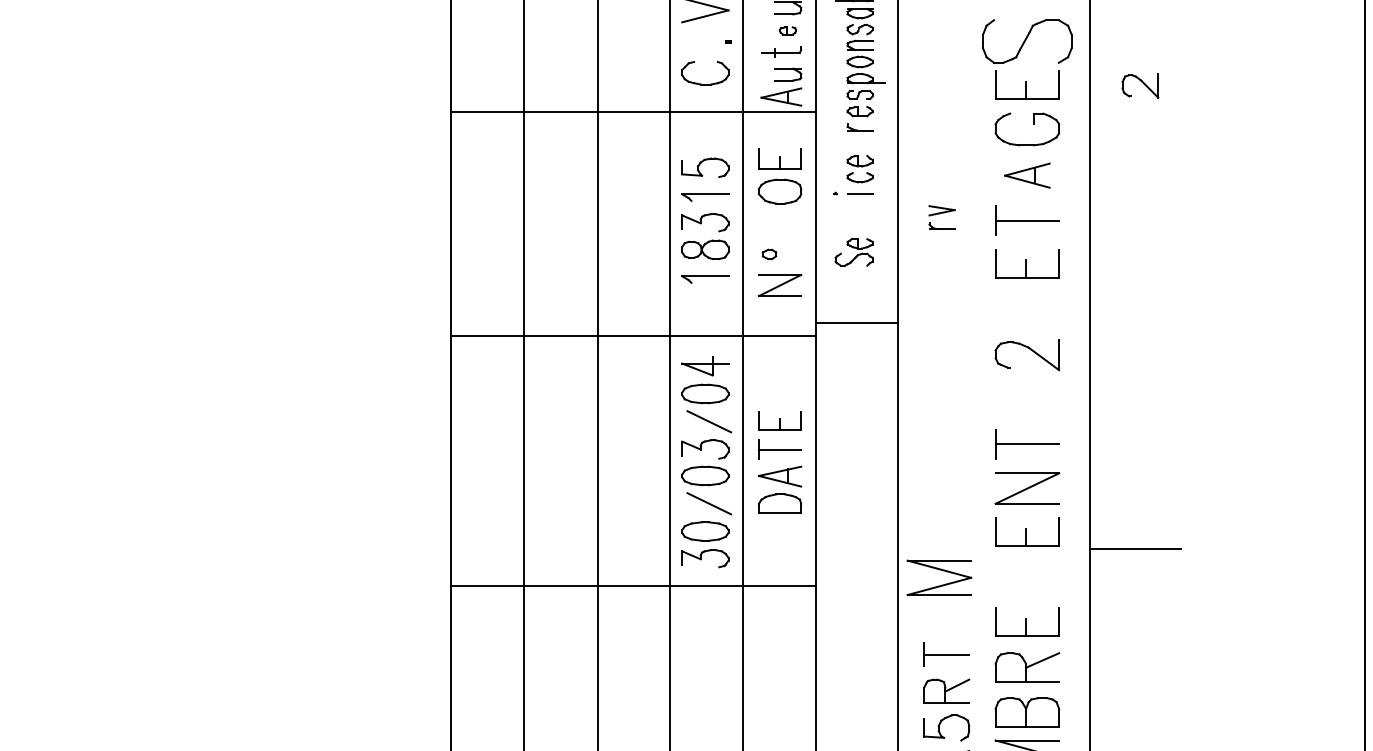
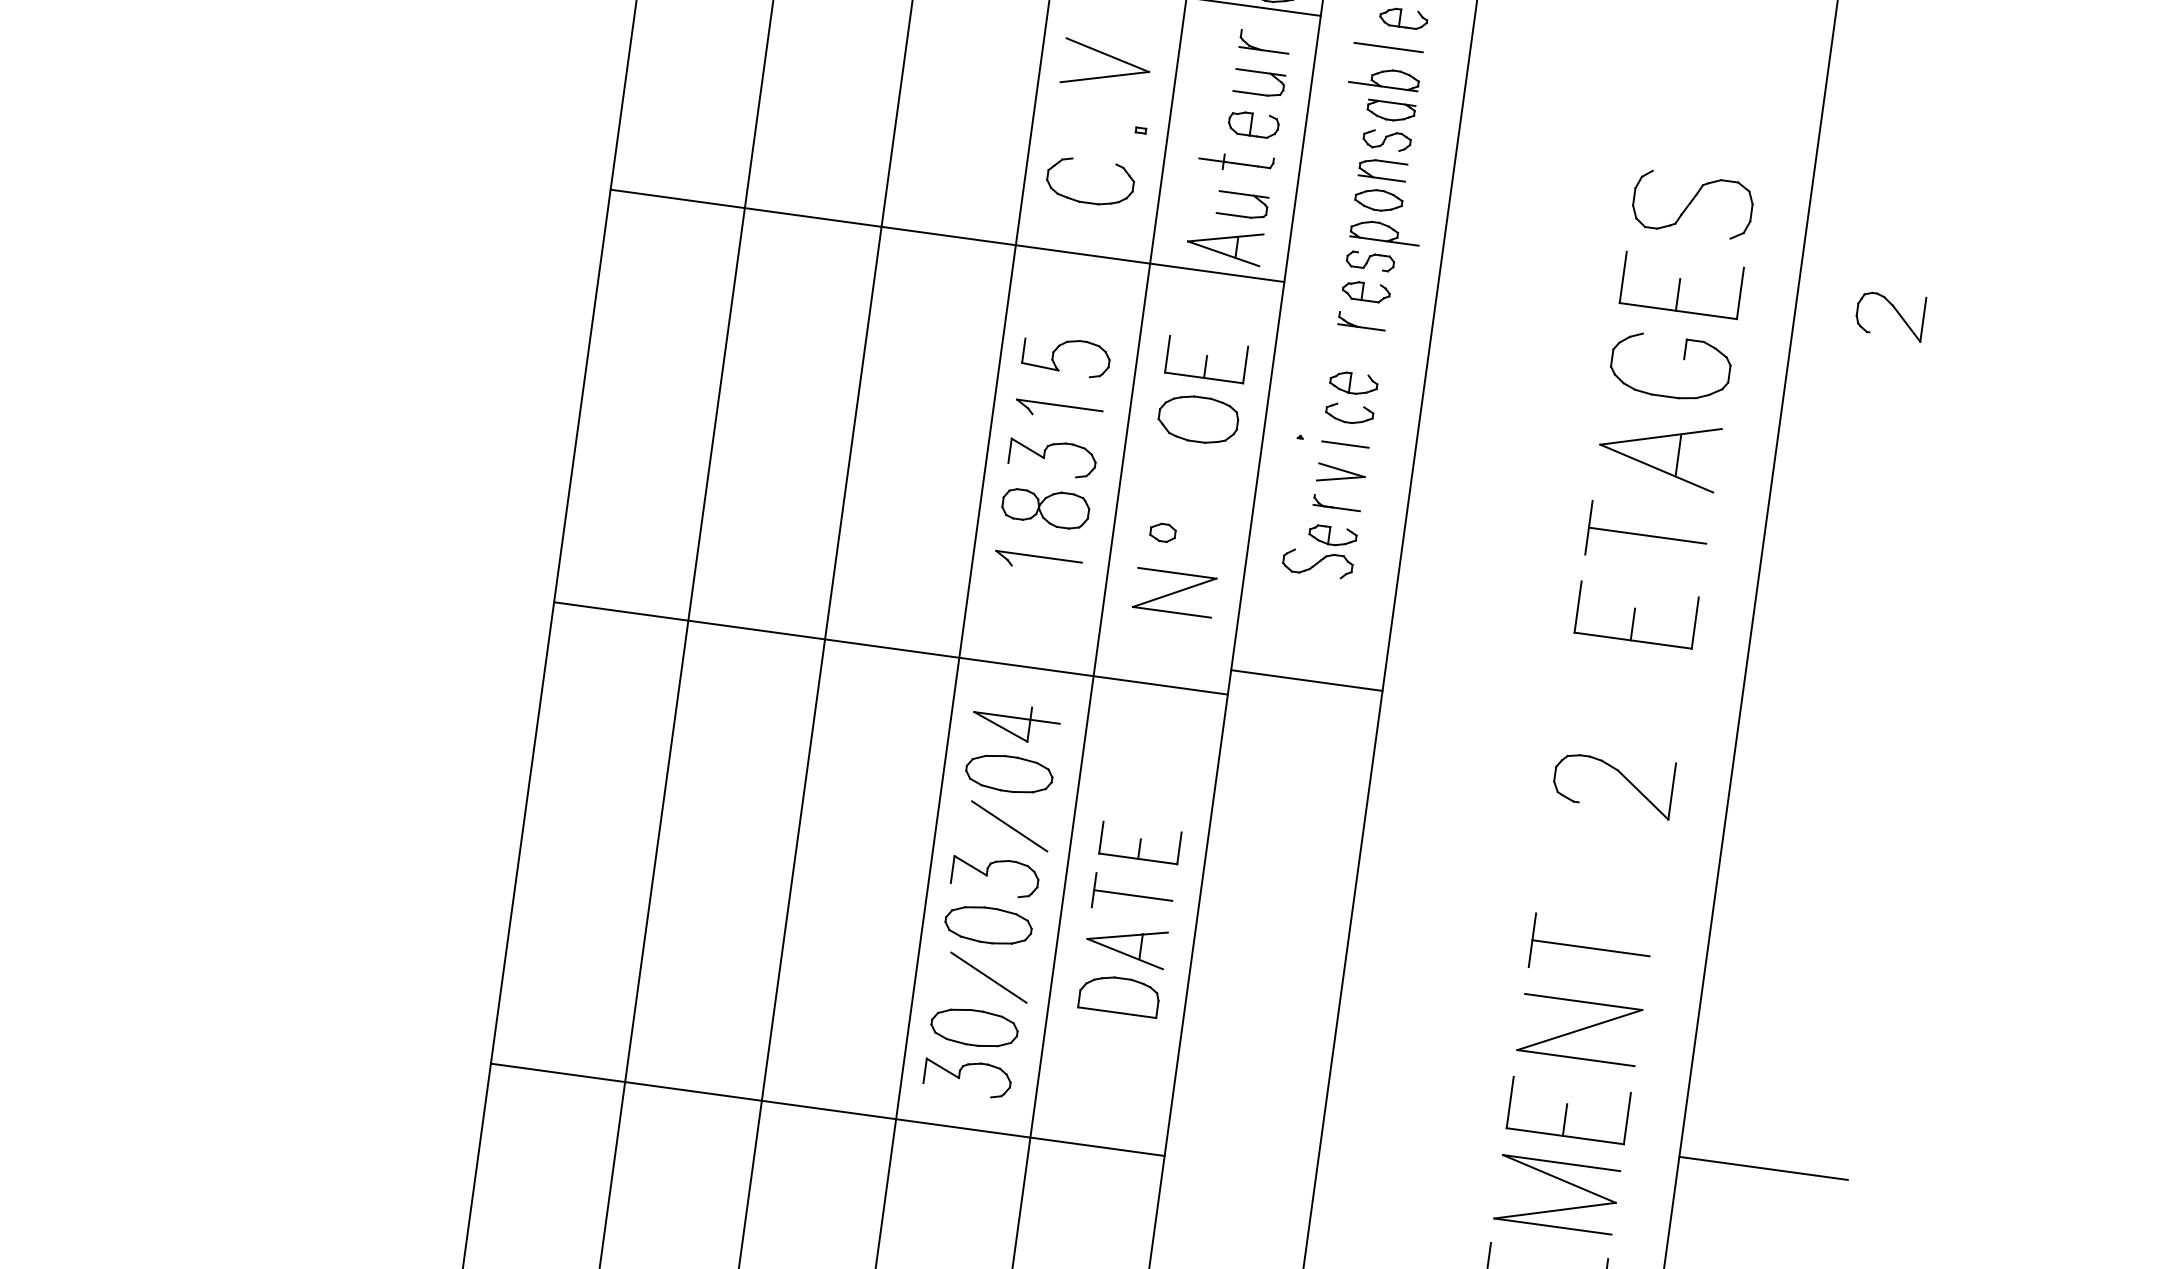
part: (787, 30) -> (1252, 123), size x1.67
part: (1027, 41) -> (1693, 204), size x0.71
part: (1027, 175) -> (1659, 452), size x1.43
part: (941, 217) -> (1338, 487), moved
part: (939, 570) -> (1559, 1181), moved

